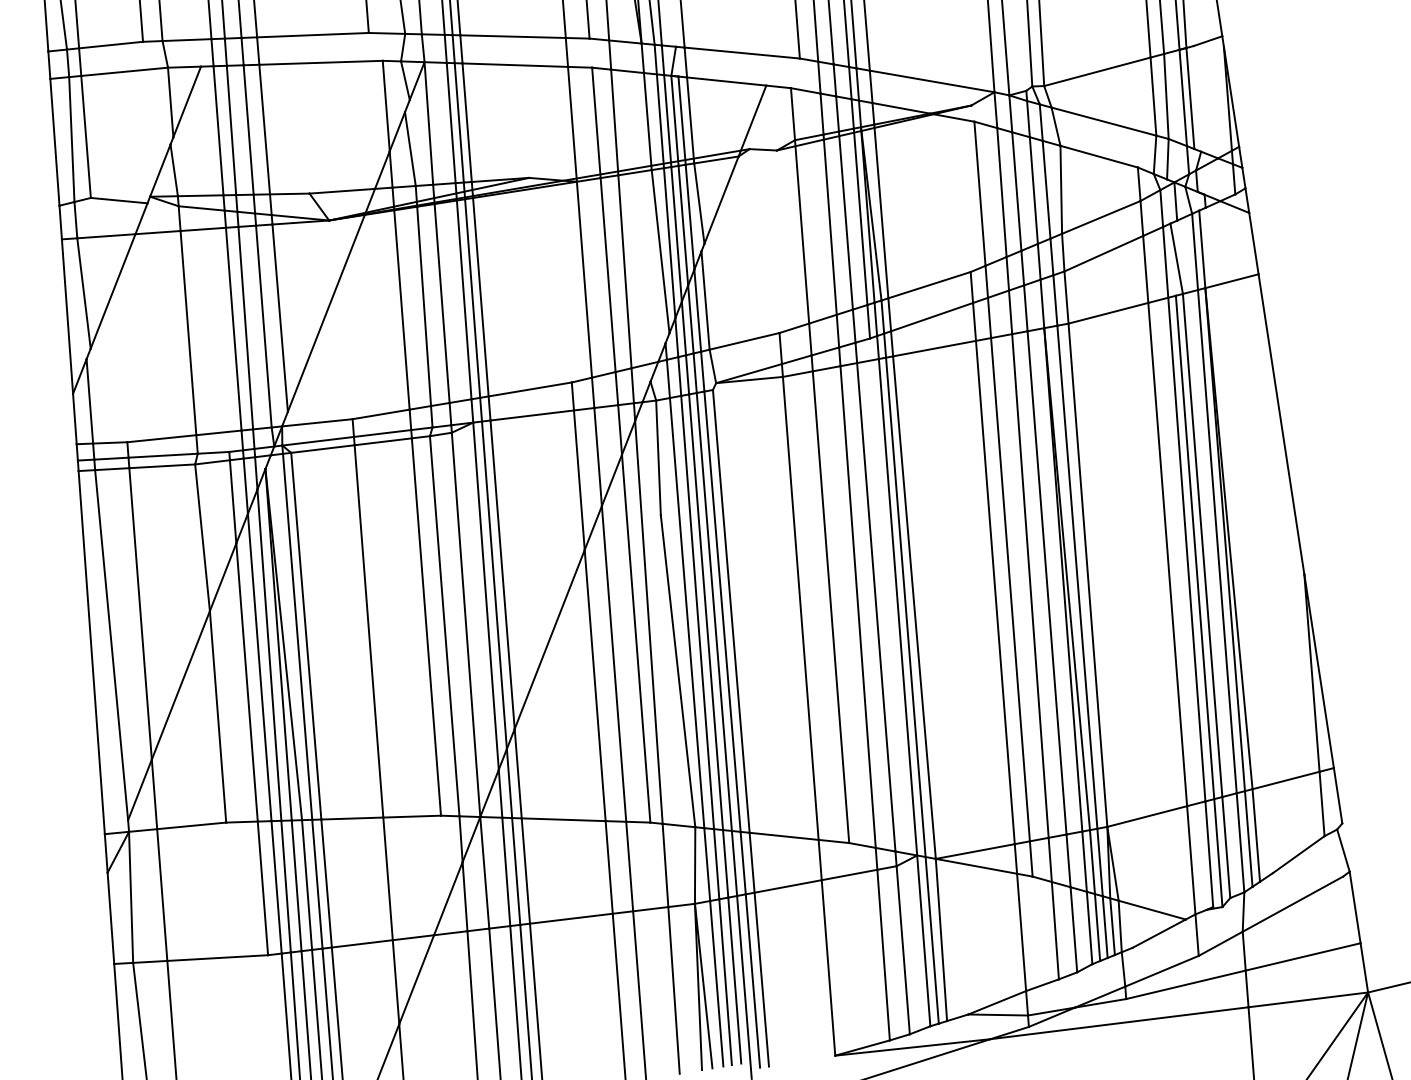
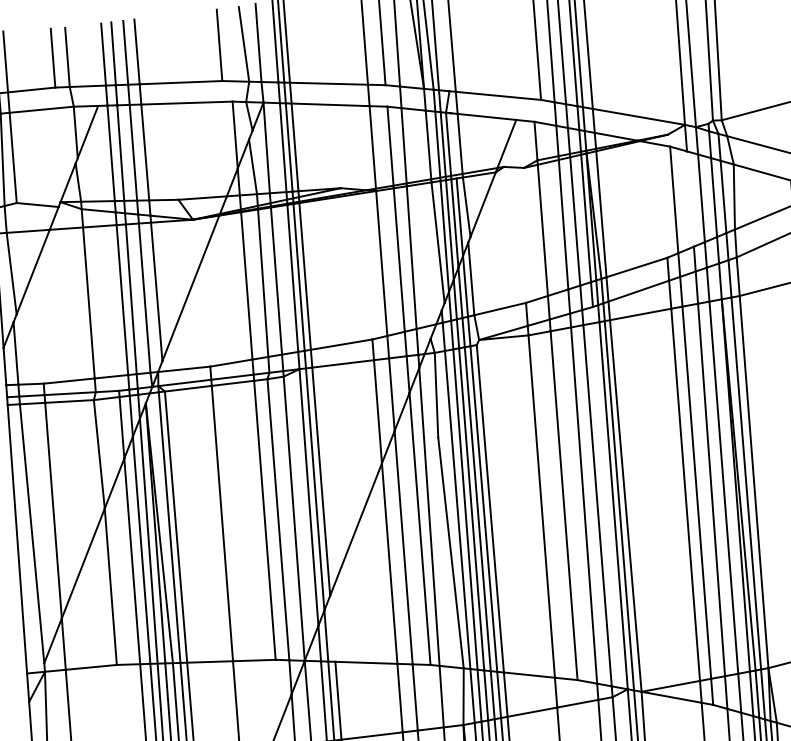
line: (681, 120) -> (453, 145), removed
line: (1001, 192) -> (690, 199), removed
line: (517, 773) -> (332, 628), removed

